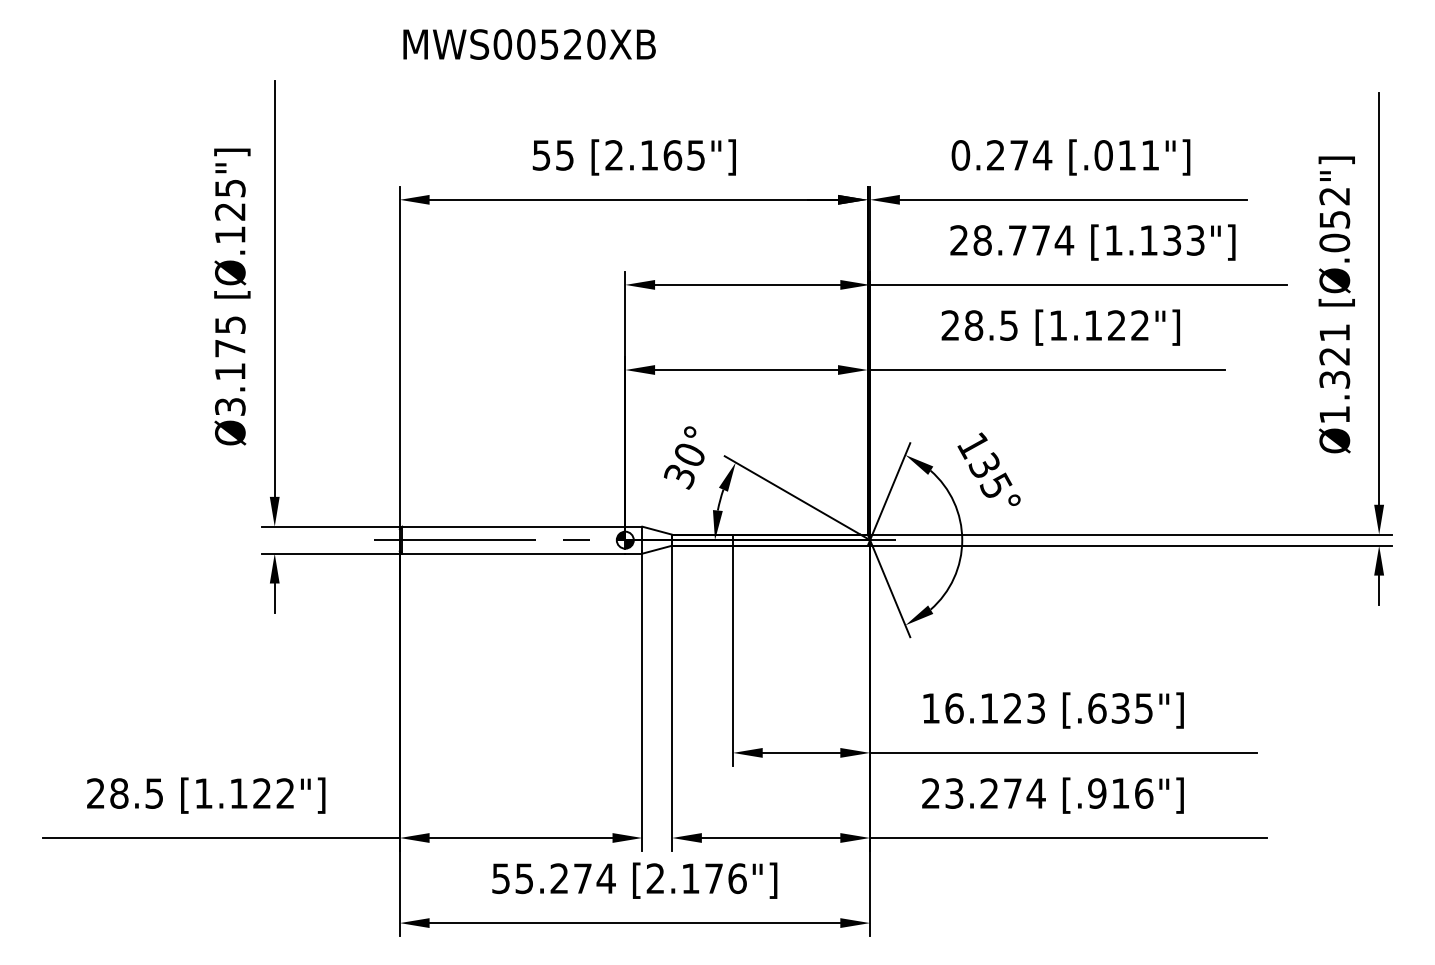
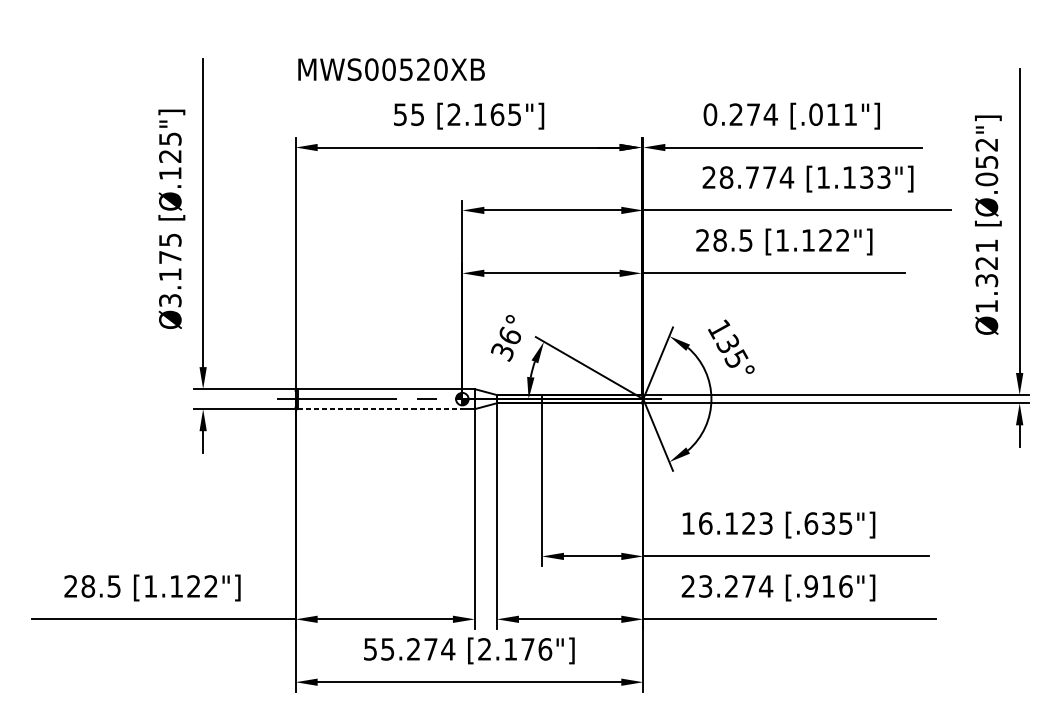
text: (529, 44) -> (391, 69), moved
text: (689, 453) -> (509, 335), 30° -> 36°
line: (514, 553) -> (380, 408), solid -> dashed

